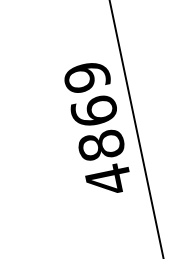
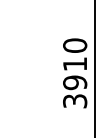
text: (98, 128) -> (75, 73), 4869 -> 3910

